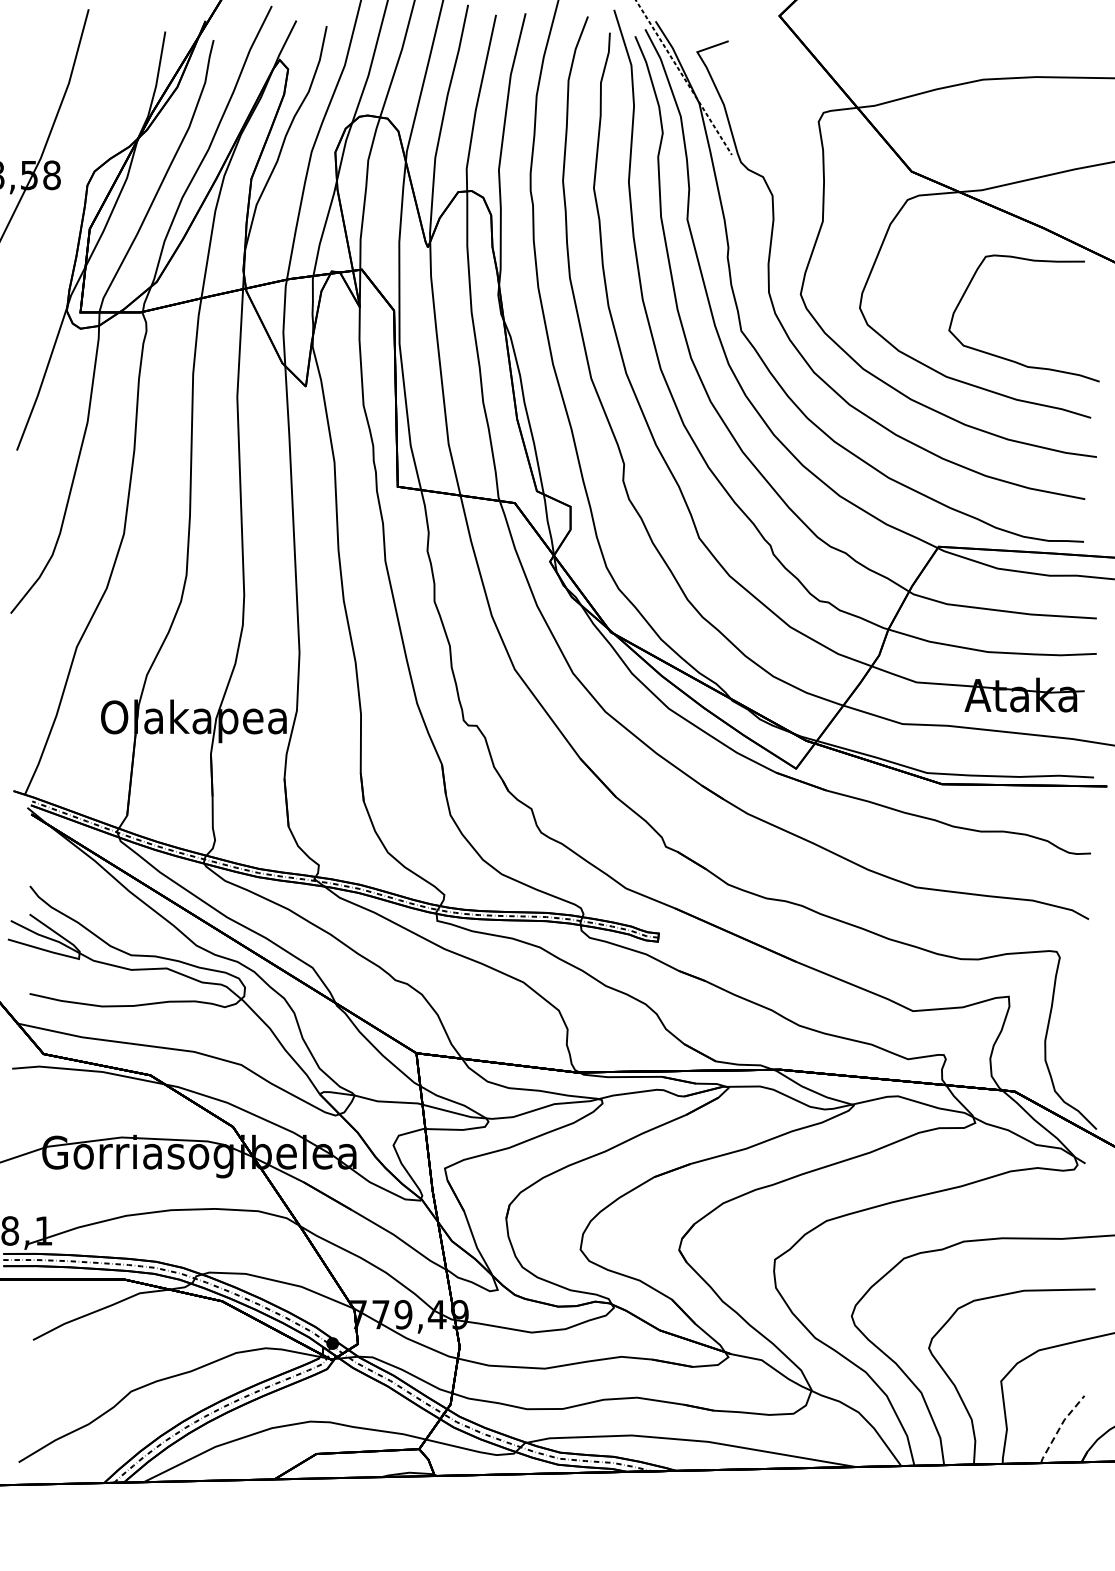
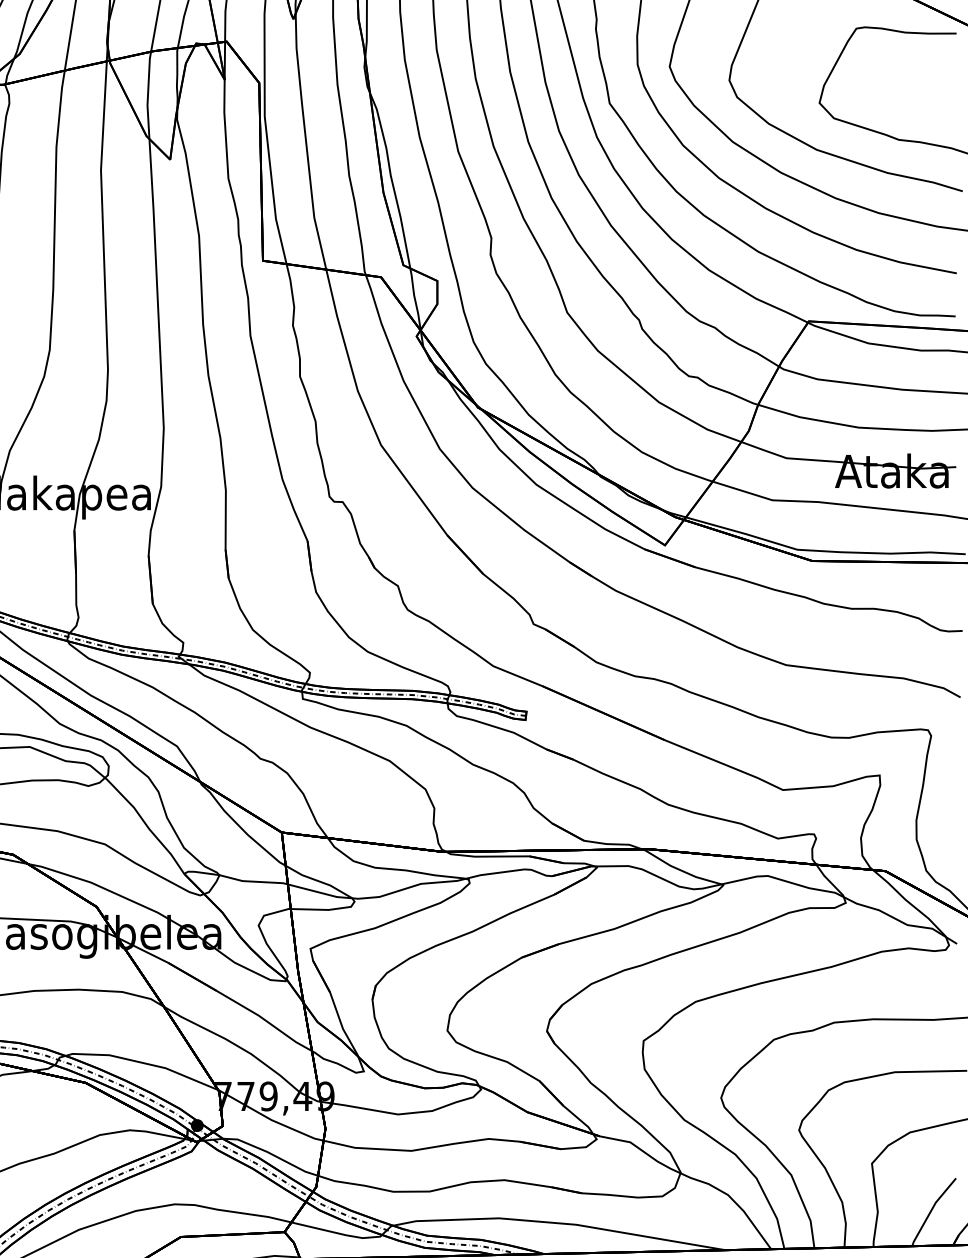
line: (1060, 1427) -> (931, 1210), dashed -> solid

